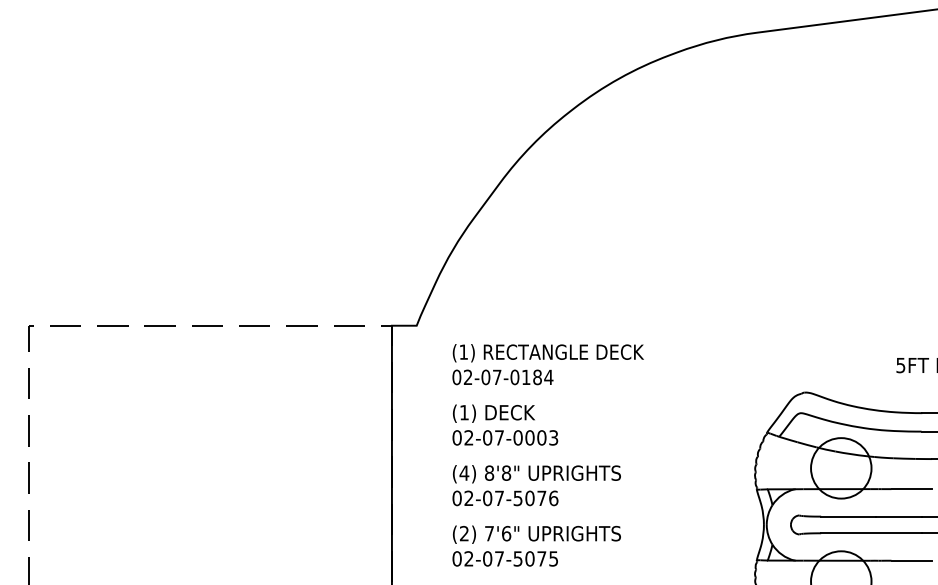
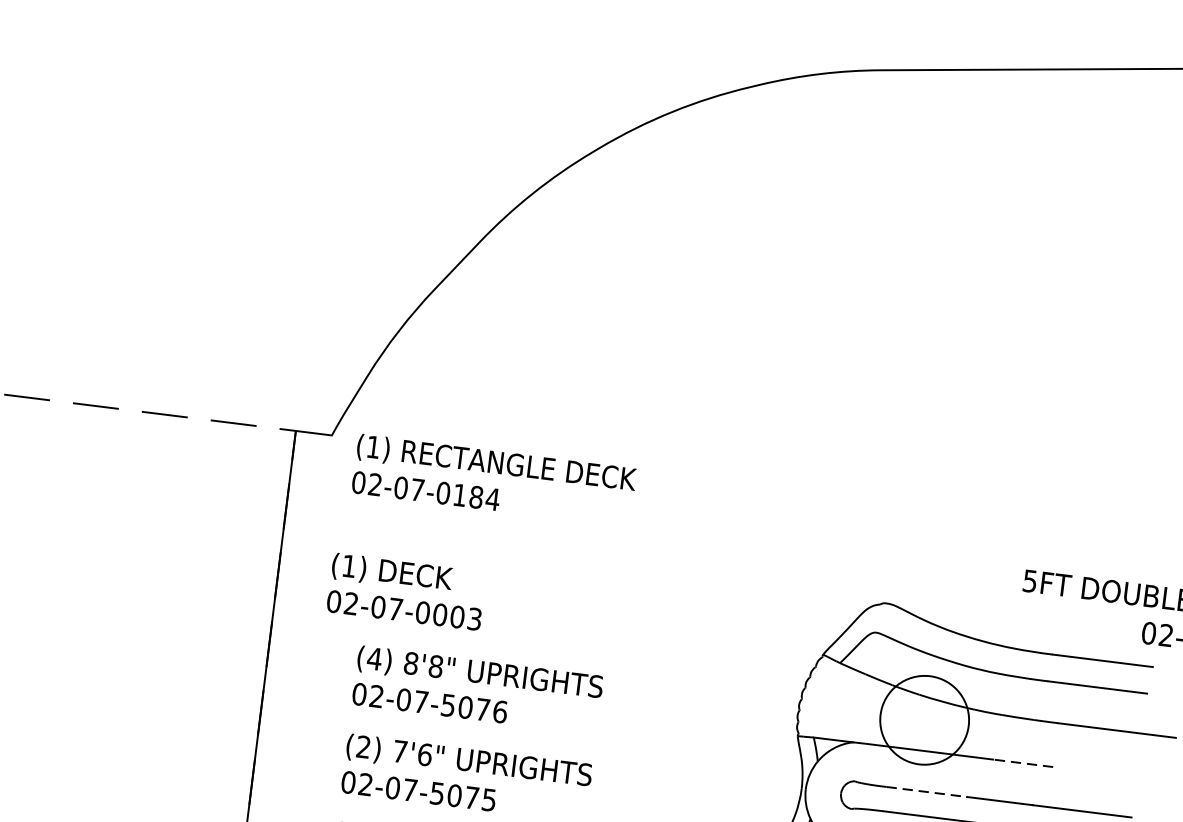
text: (547, 364) -> (493, 480), moved
text: (505, 424) -> (406, 590), moved
line: (911, 489) -> (1023, 763), solid -> dashed
line: (848, 516) -> (926, 791), solid -> dashed

